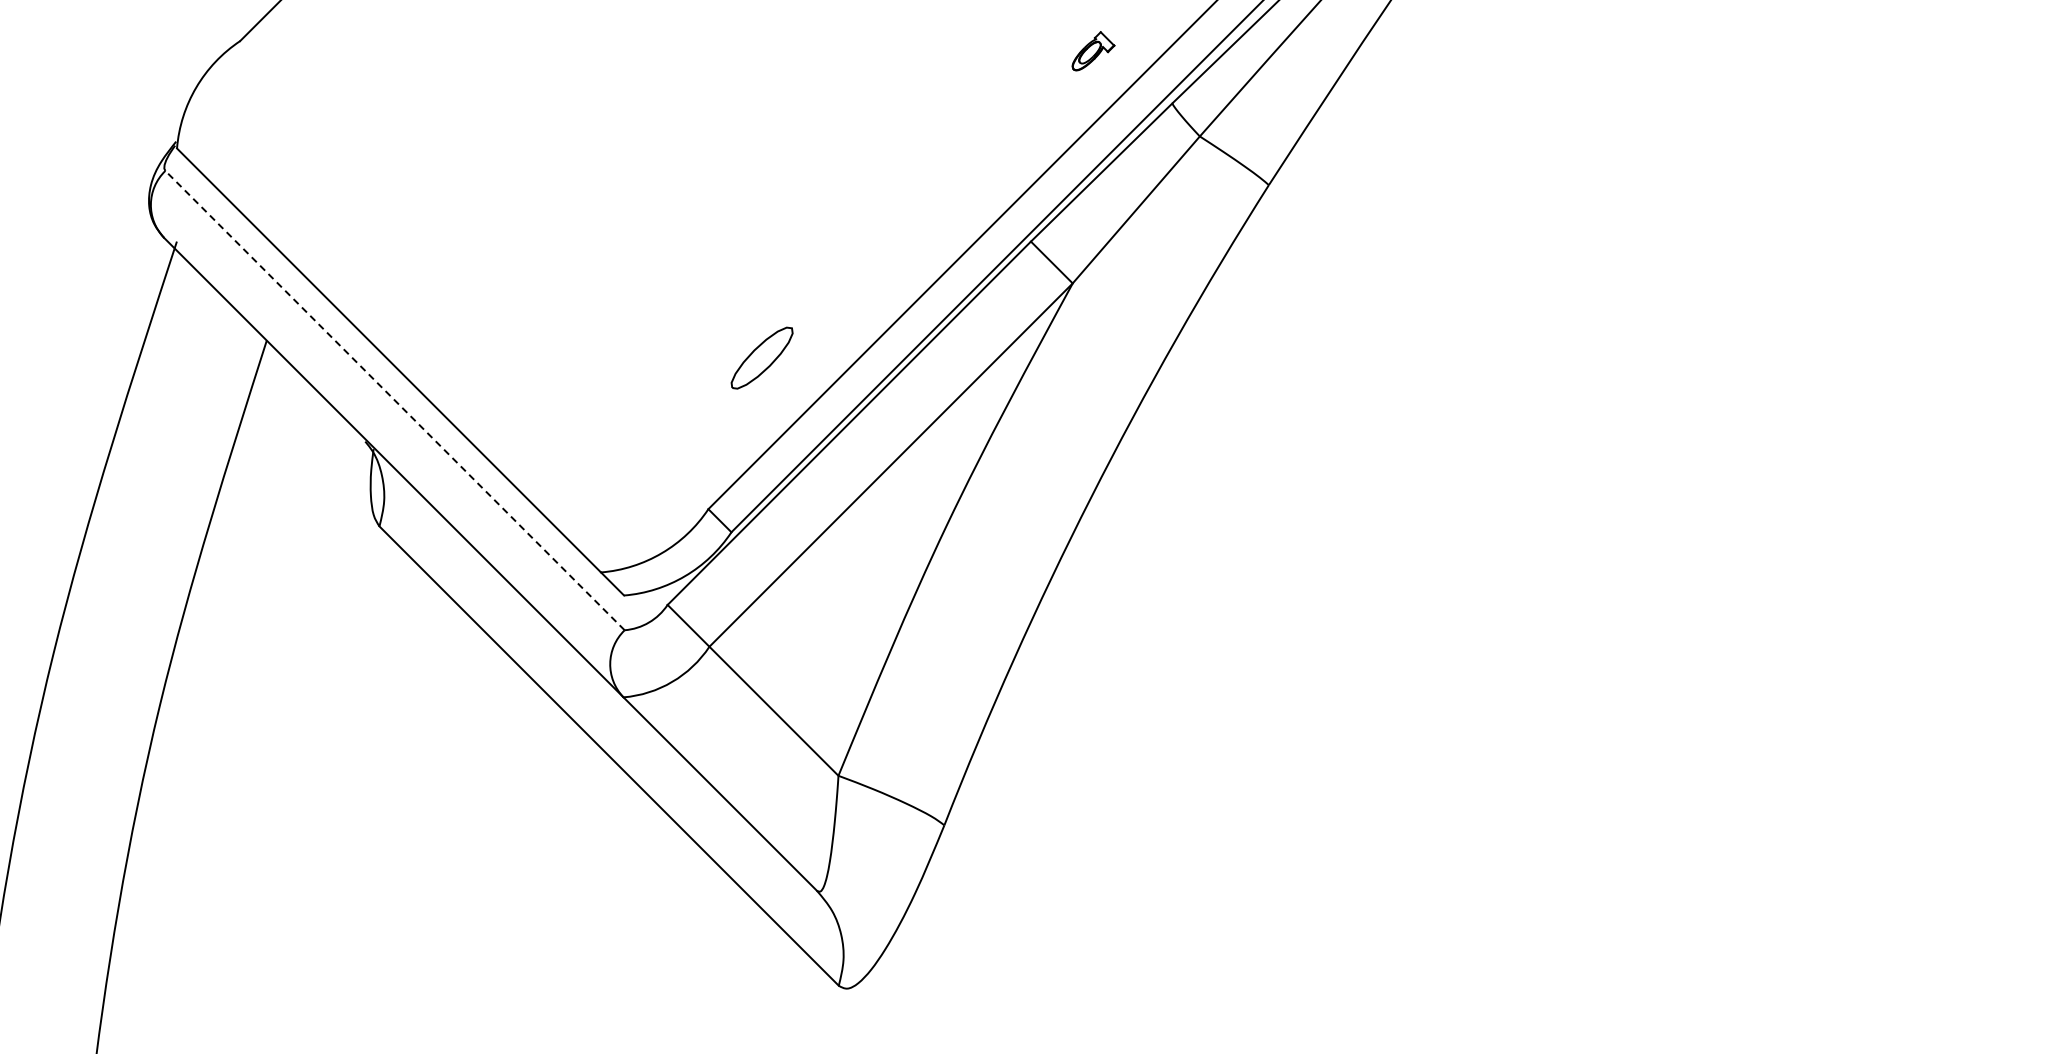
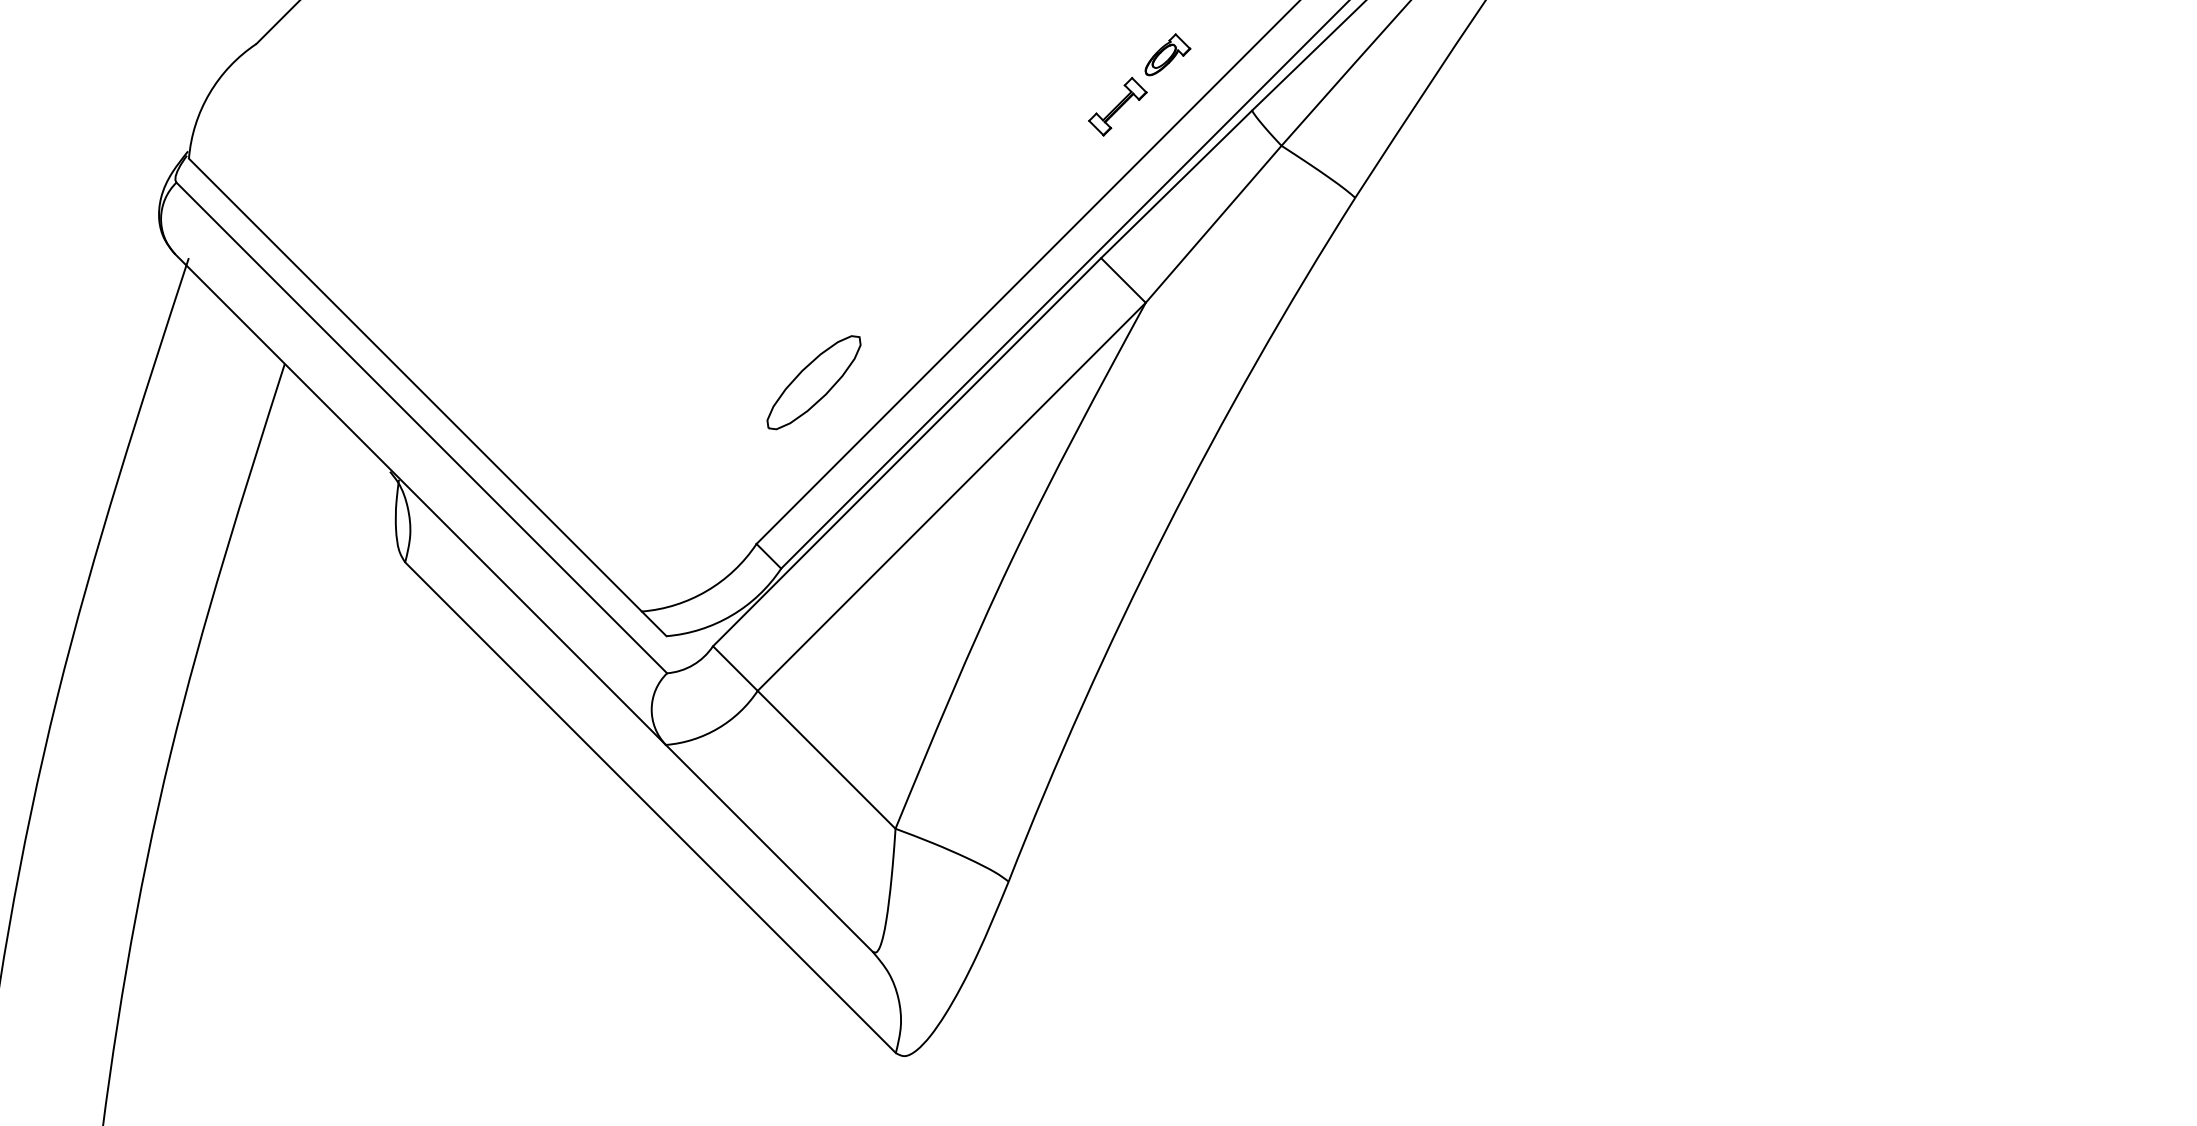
part: (1046, 99) -> (1117, 106), added
part: (761, 357) -> (813, 381), size x1.43
line: (395, 400) -> (422, 427), dashed -> solid

